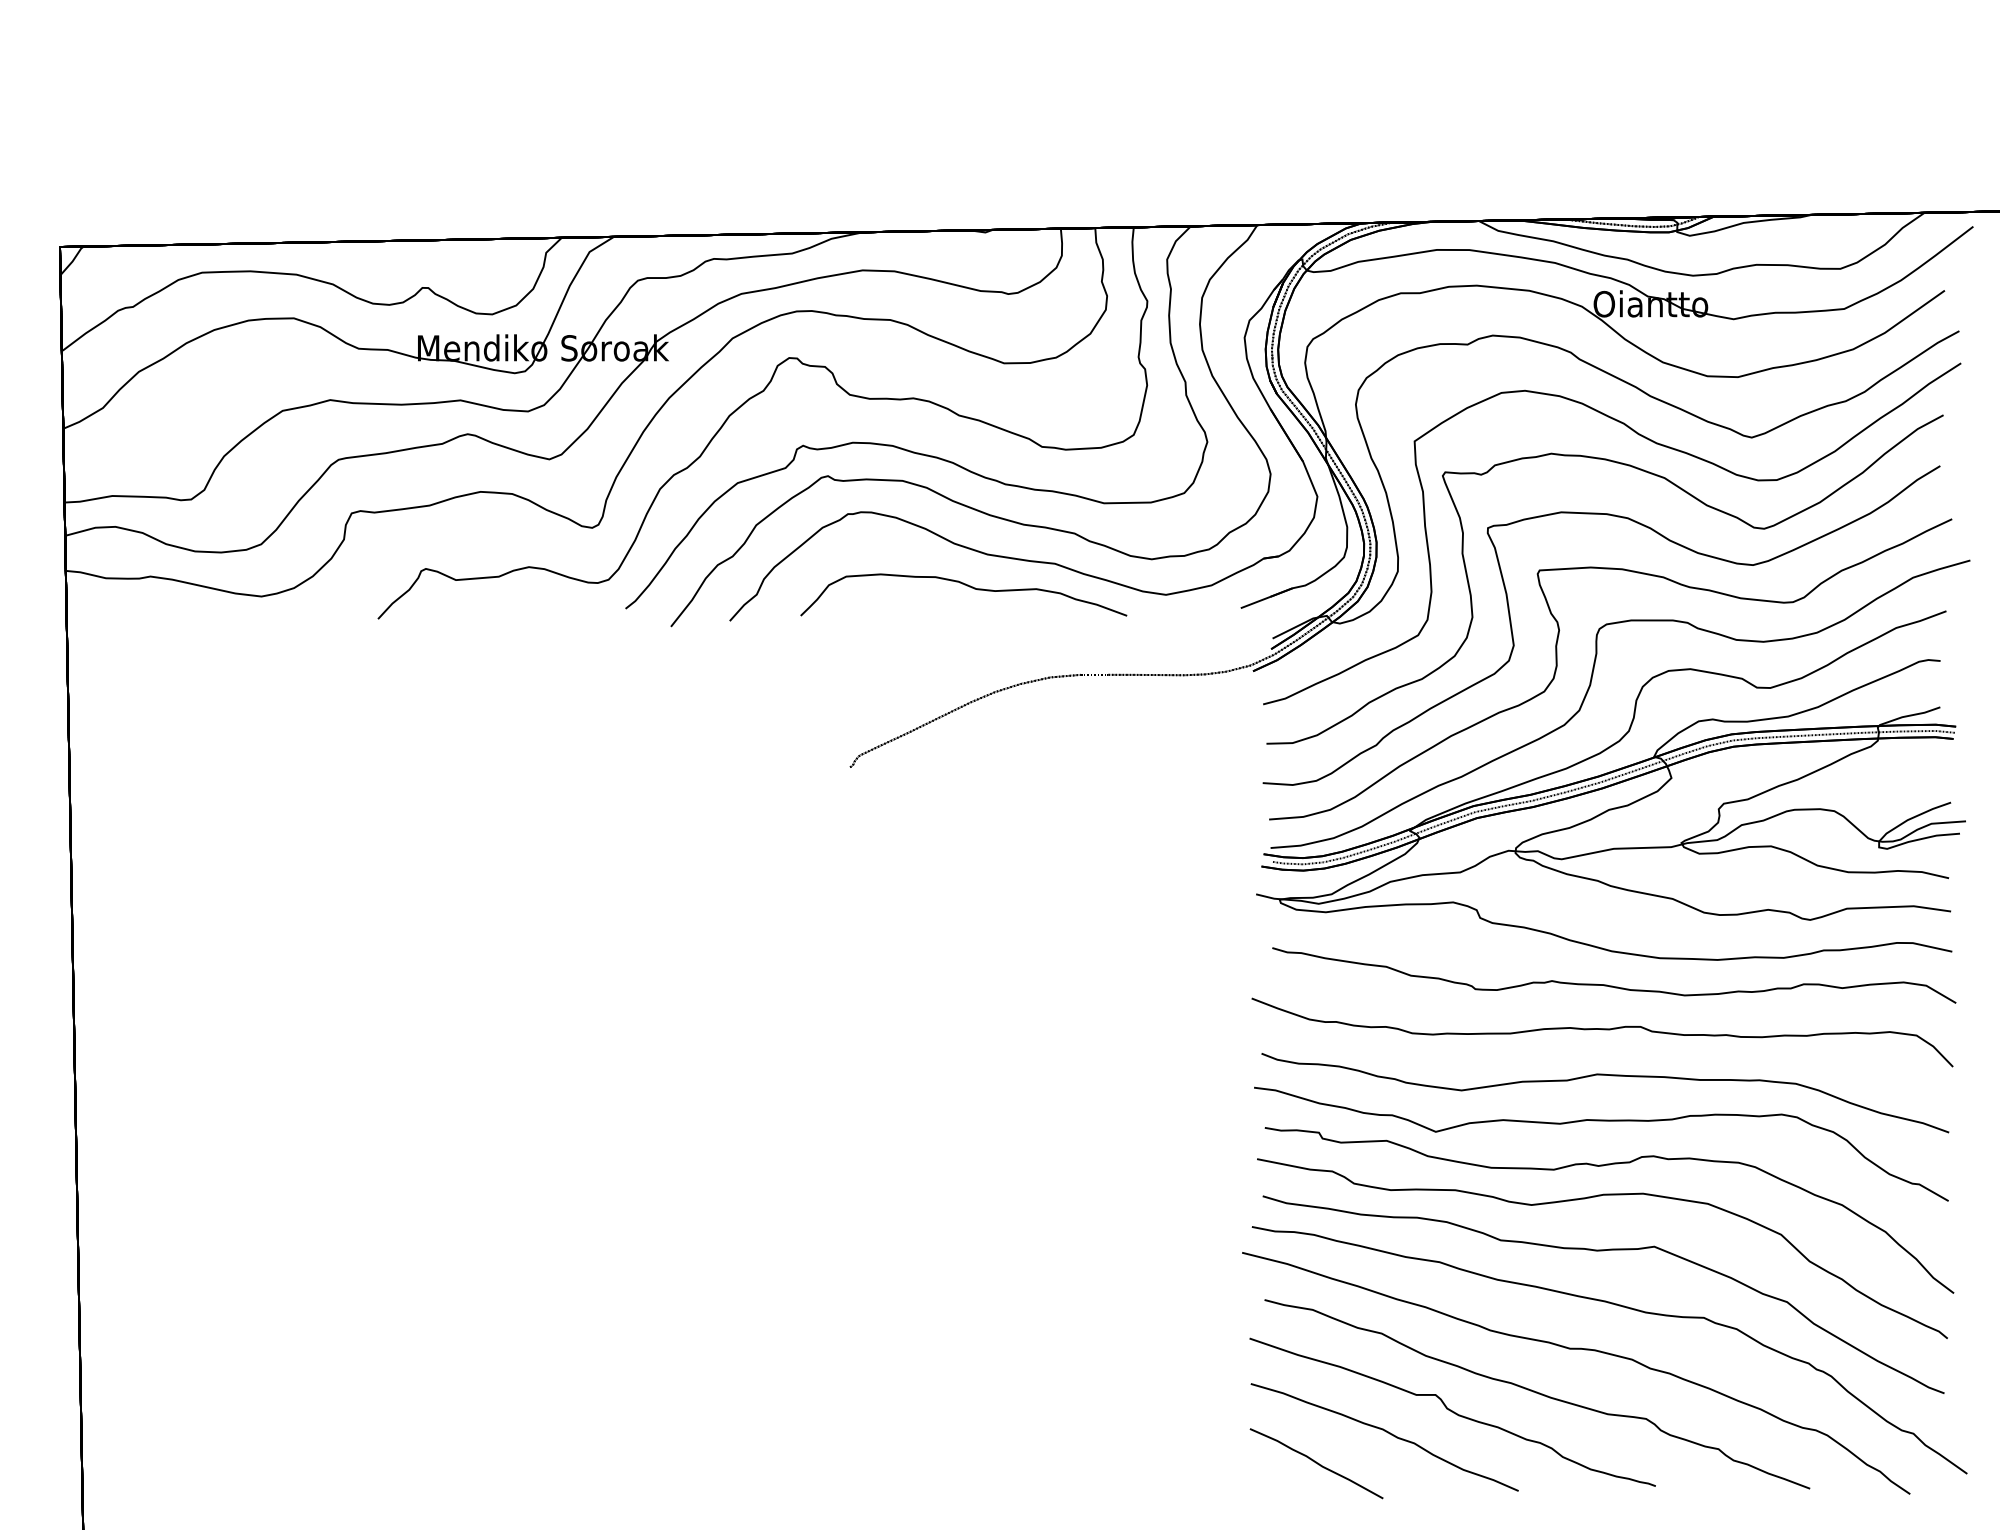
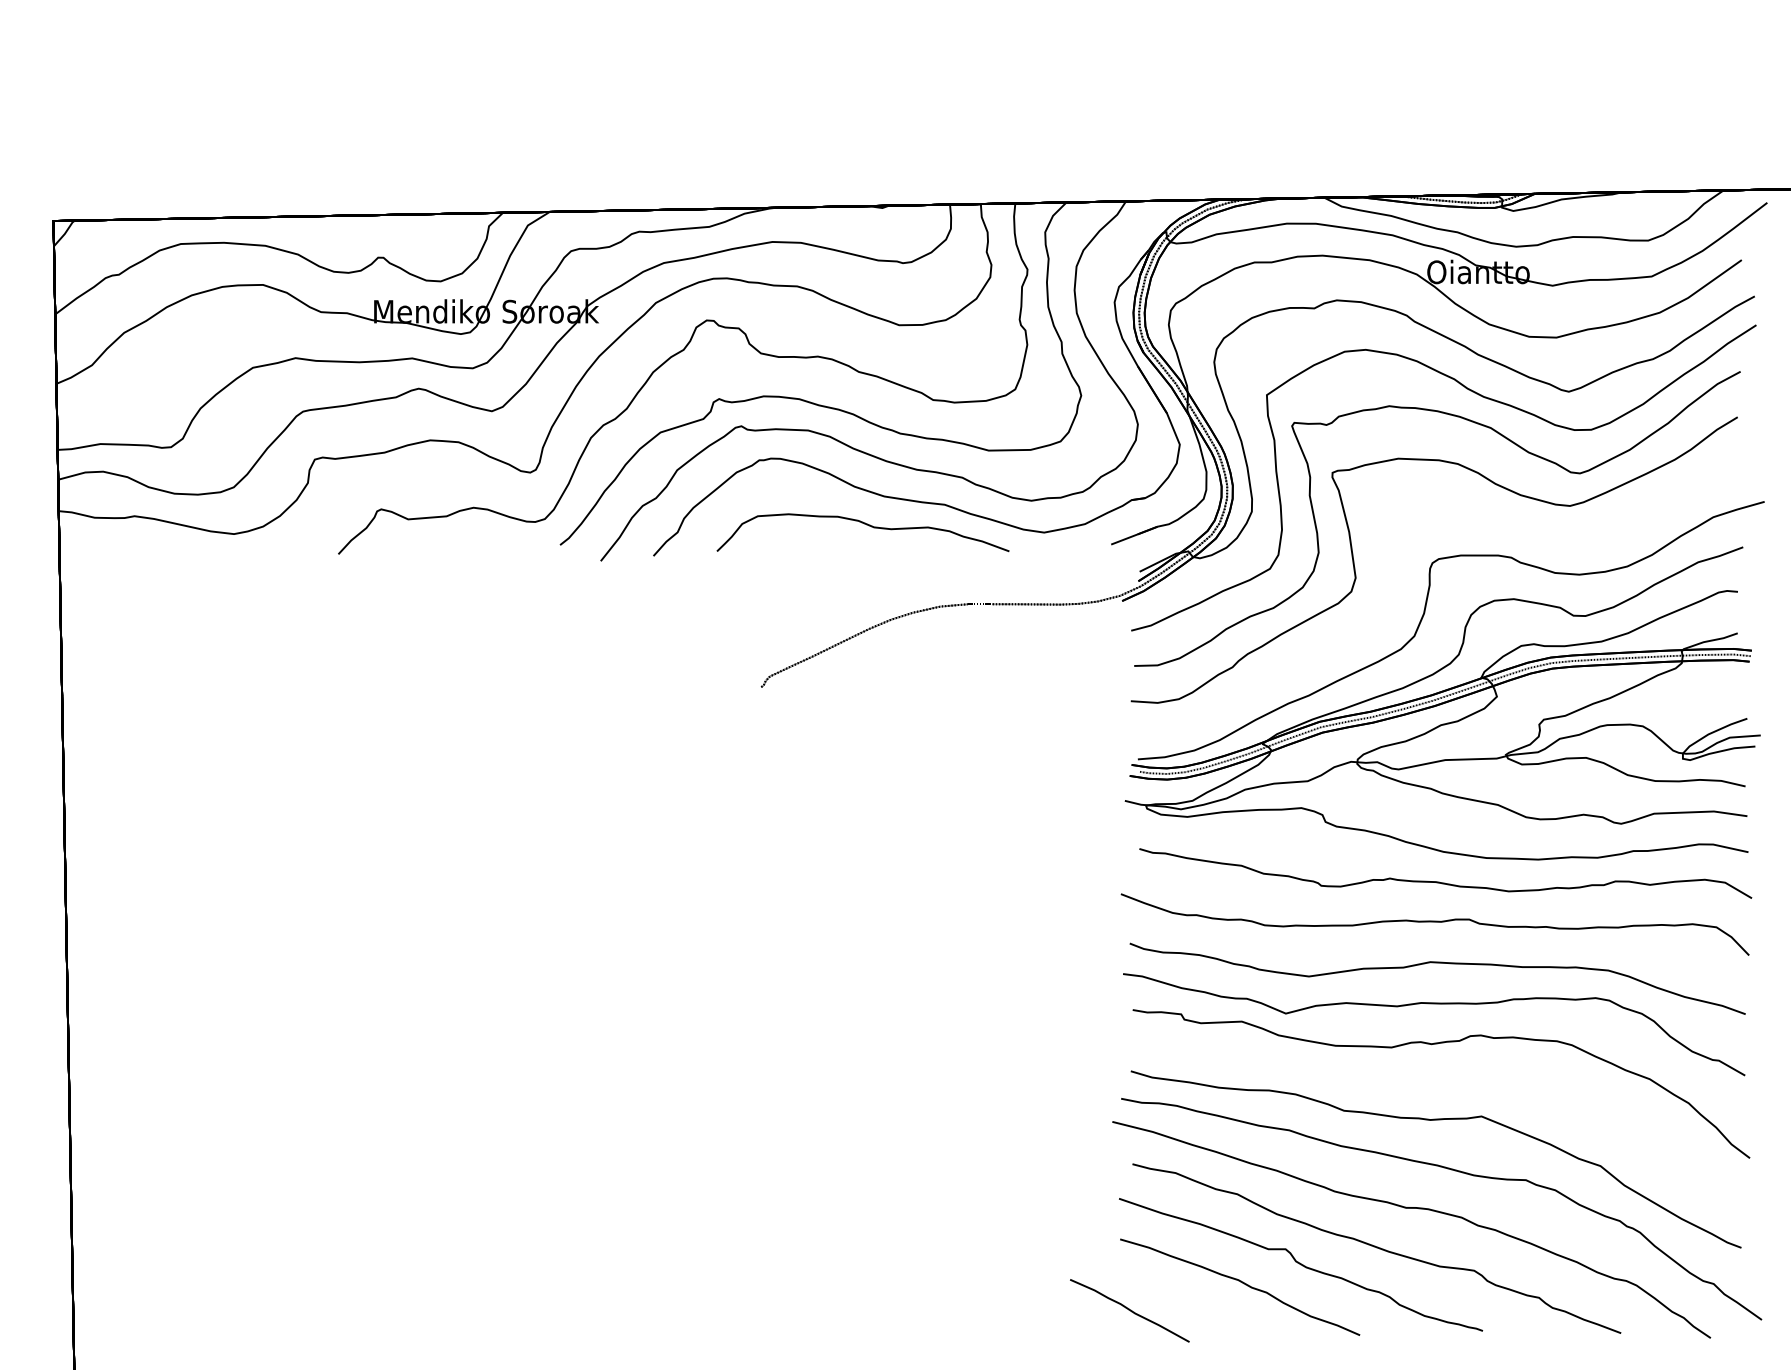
curve: (1557, 667) -> (1394, 597), removed
curve: (1590, 1198) -> (1424, 1073), removed
part: (1316, 1463) -> (1129, 1310), moved

